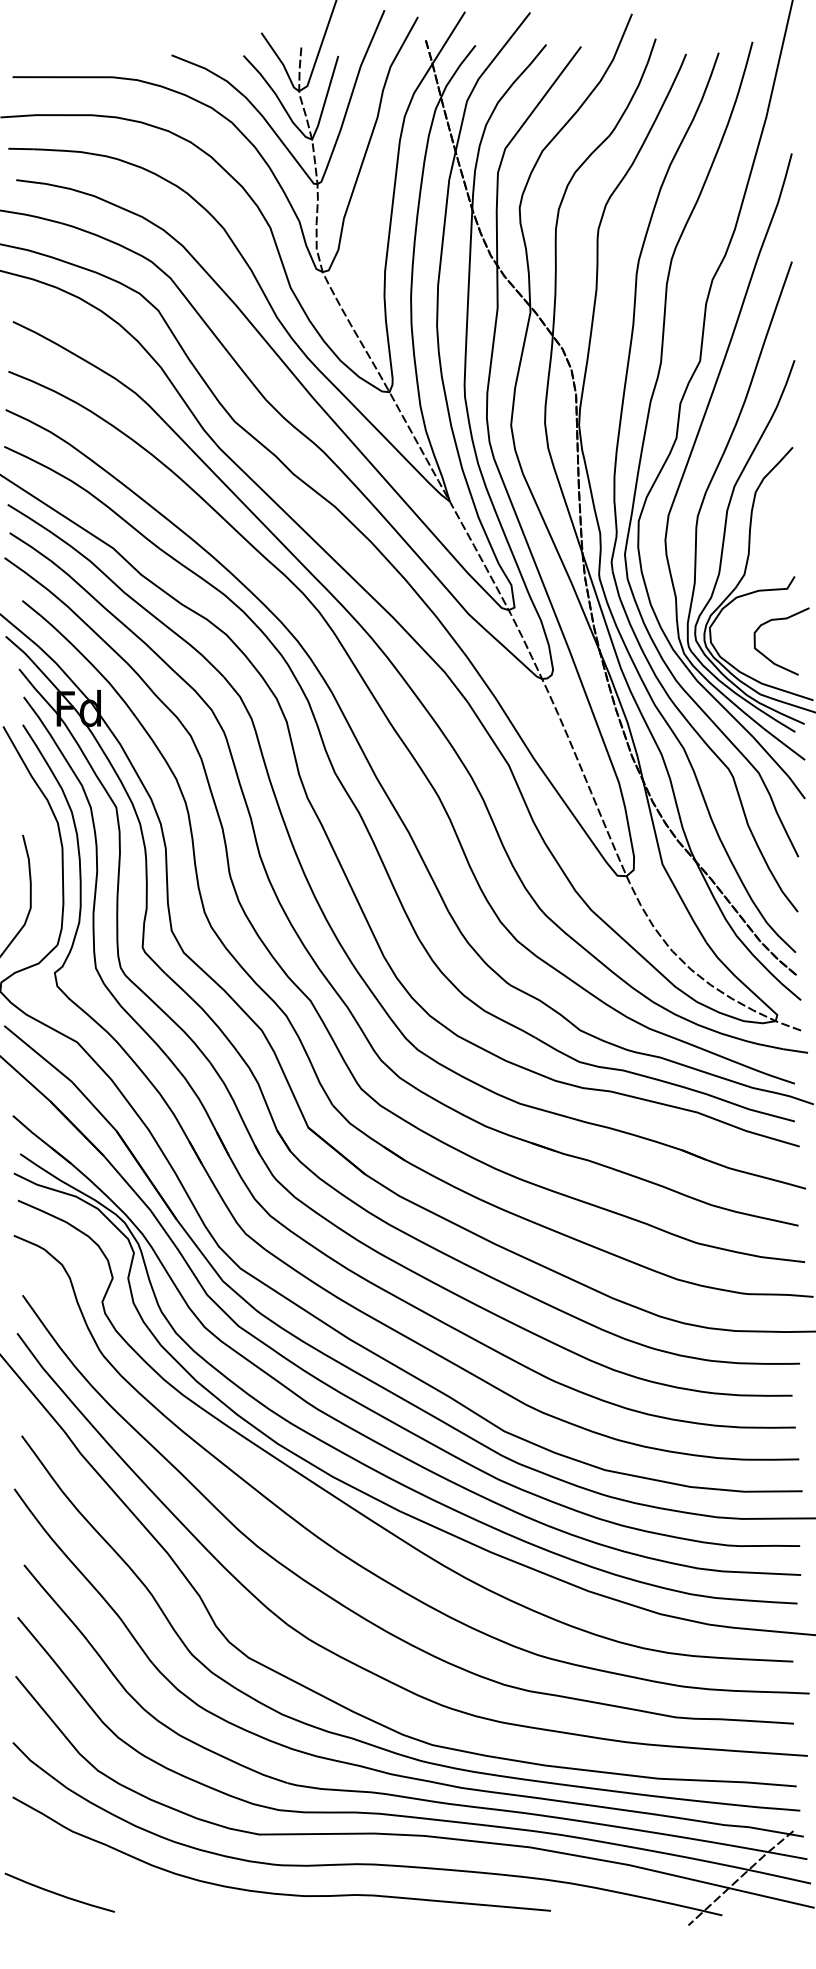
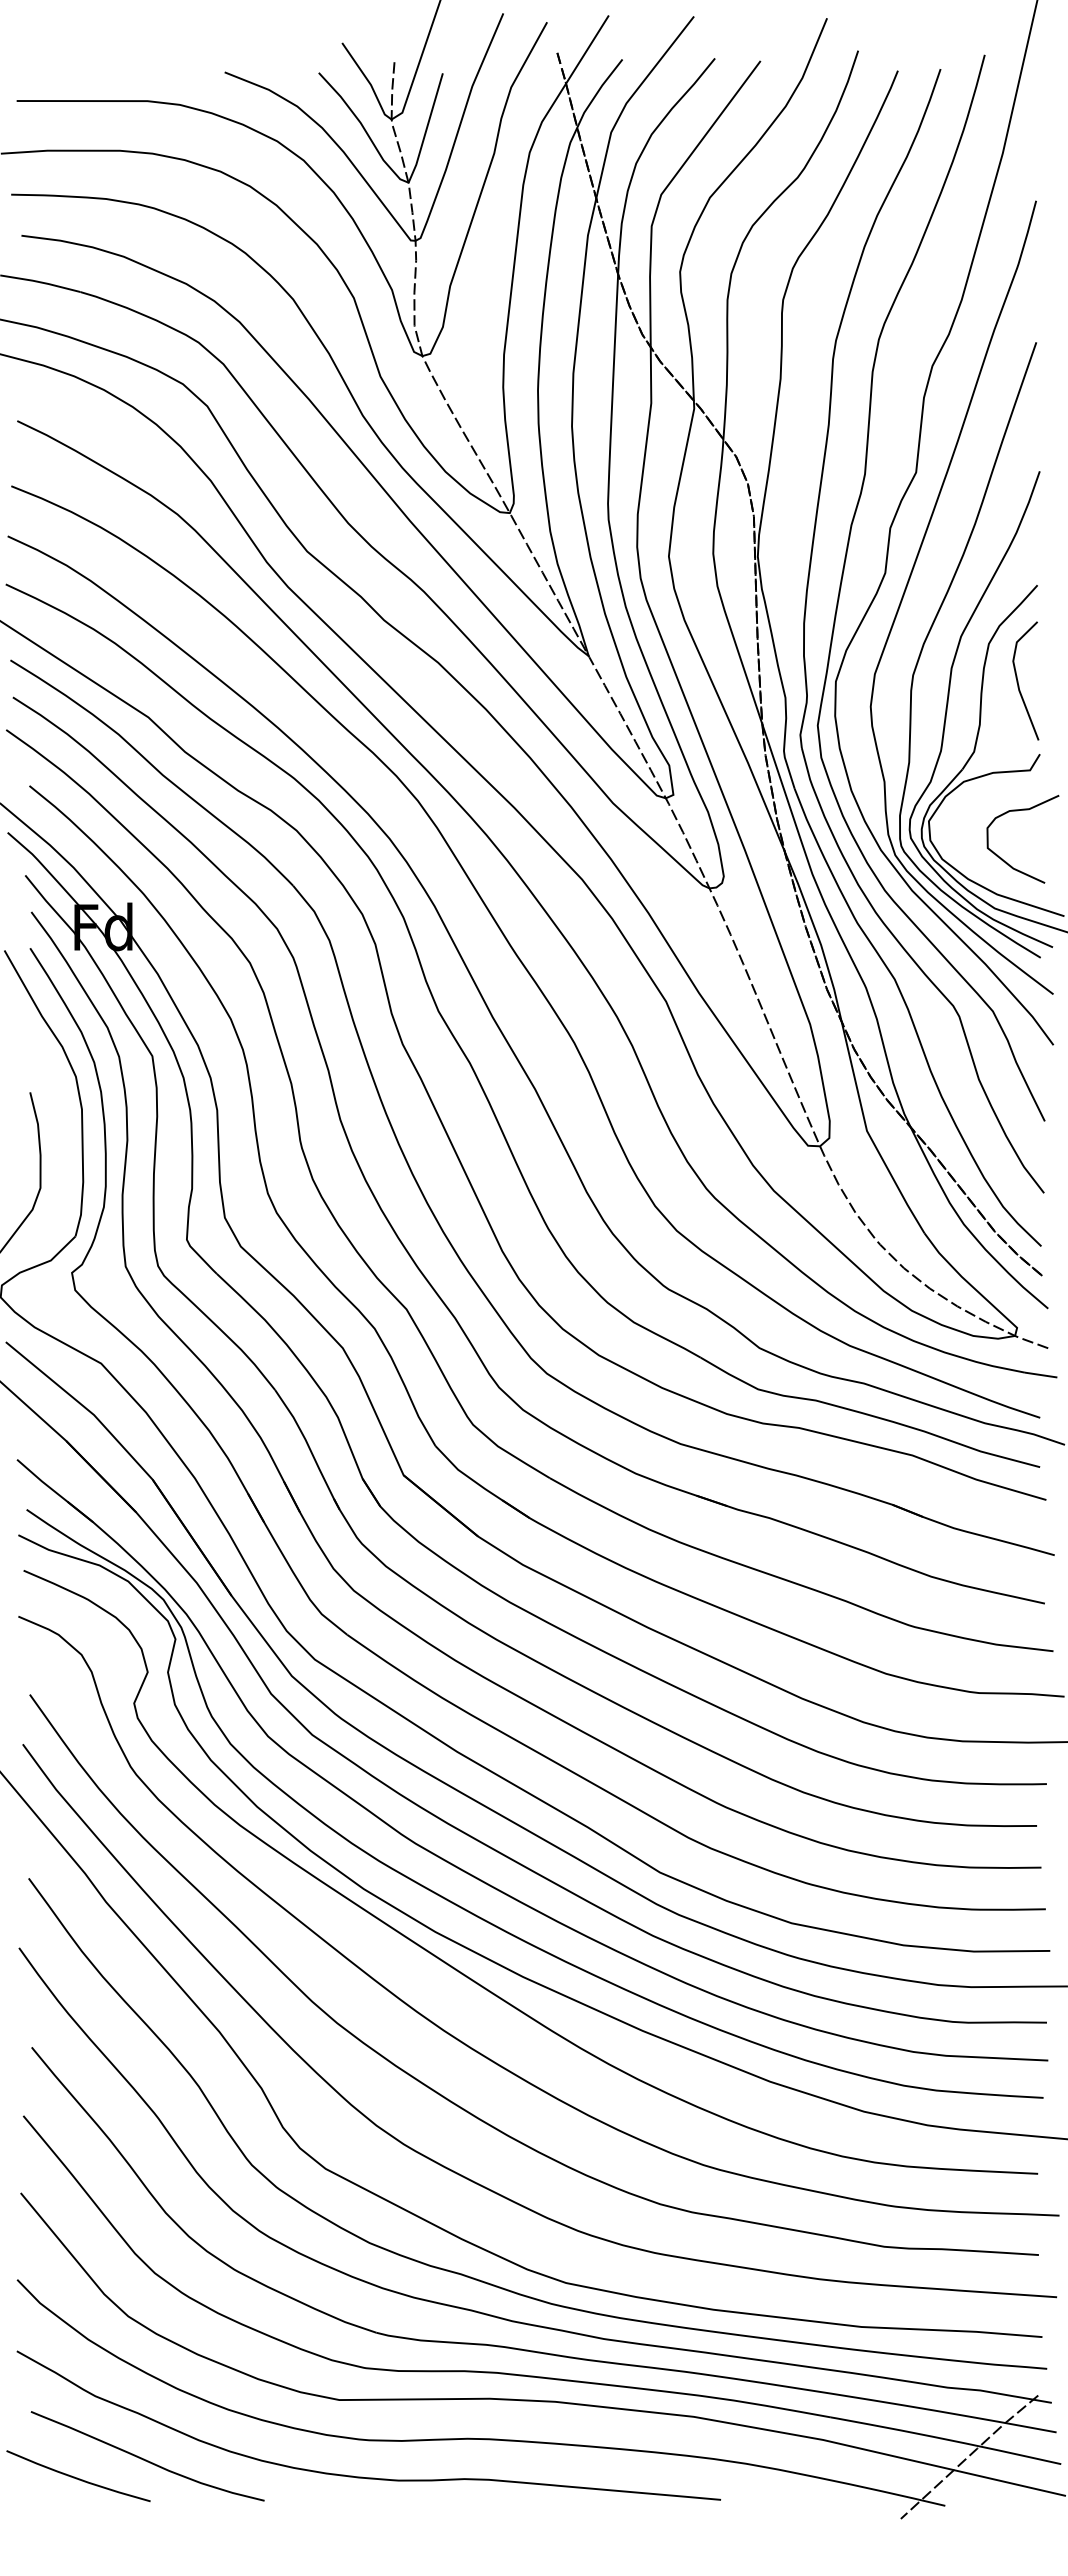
line: (778, 520) -> (1018, 680), added
curve: (111, 1879) -> (146, 2459), added

